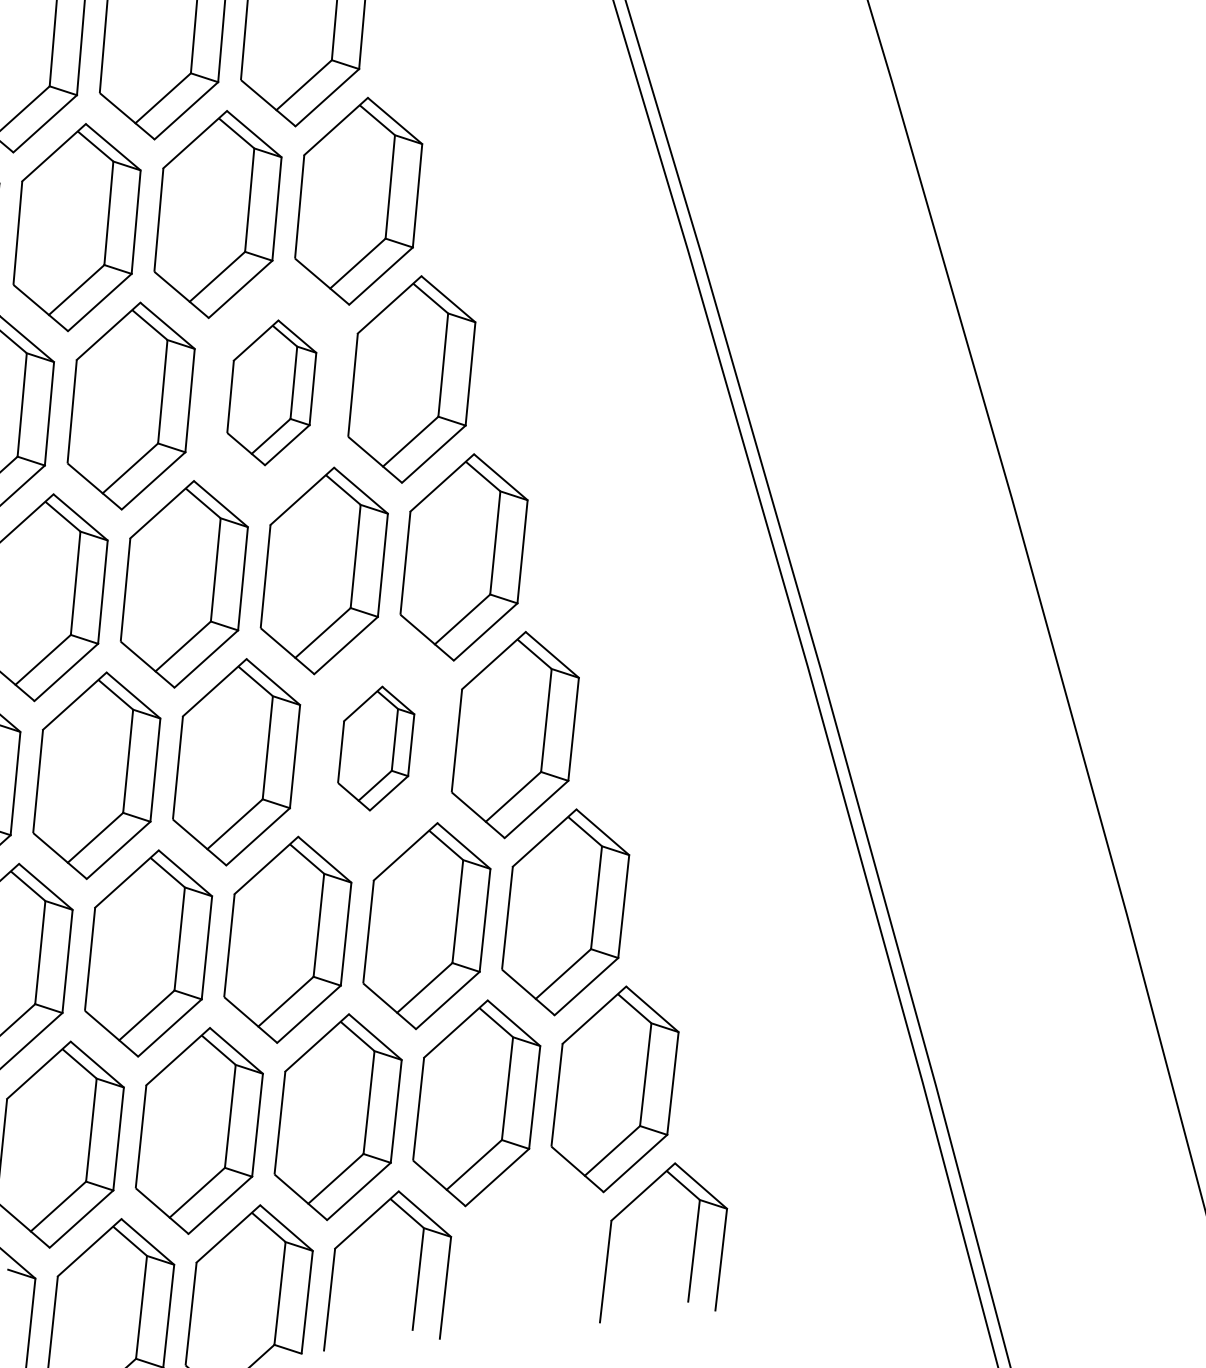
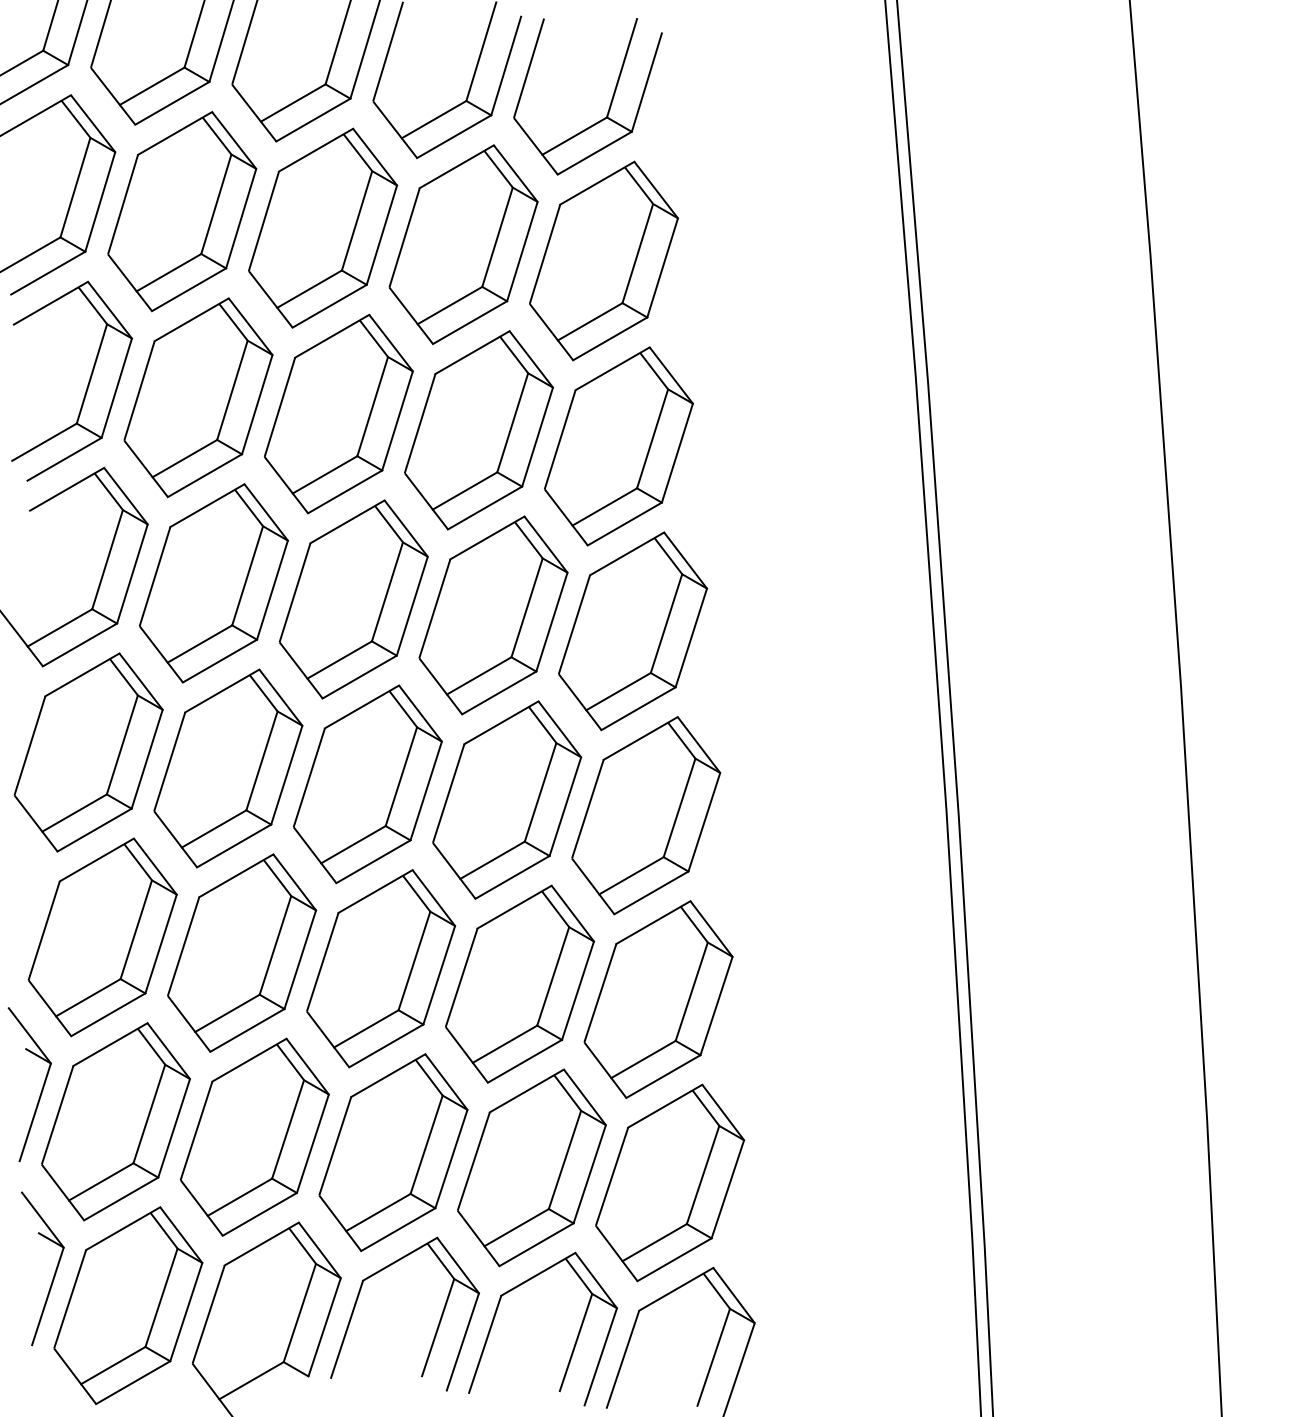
part: (272, 392) -> (479, 430), size x1.43
part: (376, 748) -> (507, 799), size x1.67
part: (555, 1263) -> (575, 1340), added

